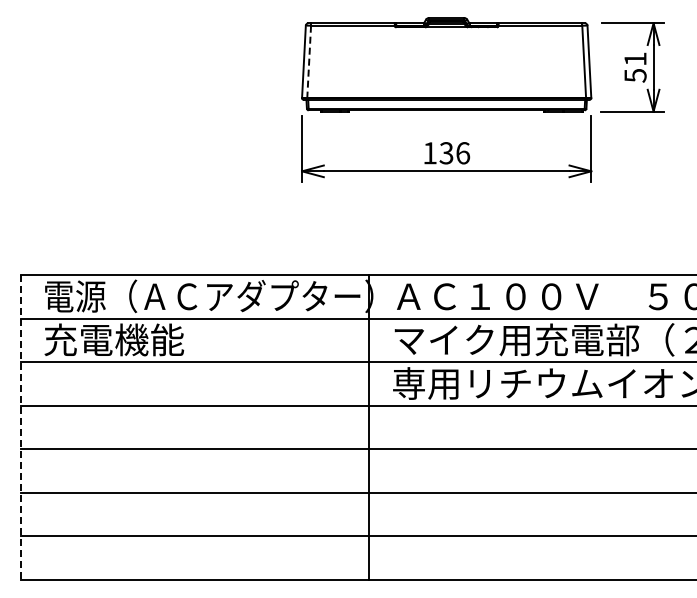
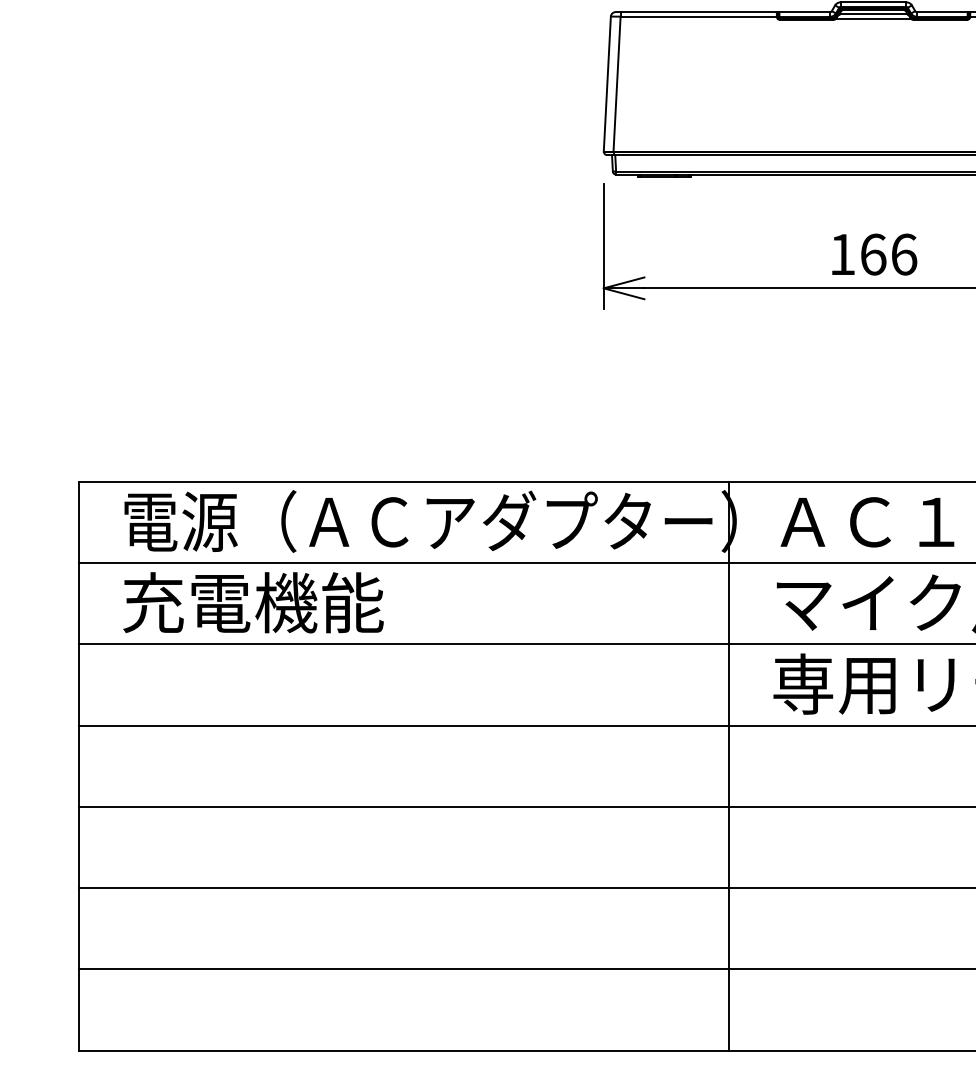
line: (309, 62) -> (617, 85), dashed -> solid
text: (446, 153) -> (873, 255), 136 -> 166
line: (20, 428) -> (78, 767), dashed -> solid

